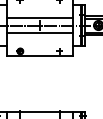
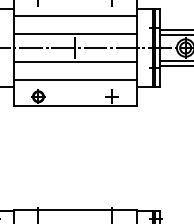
line: (39, 8) -> (74, 16), added
line: (39, 42) -> (74, 80), added

